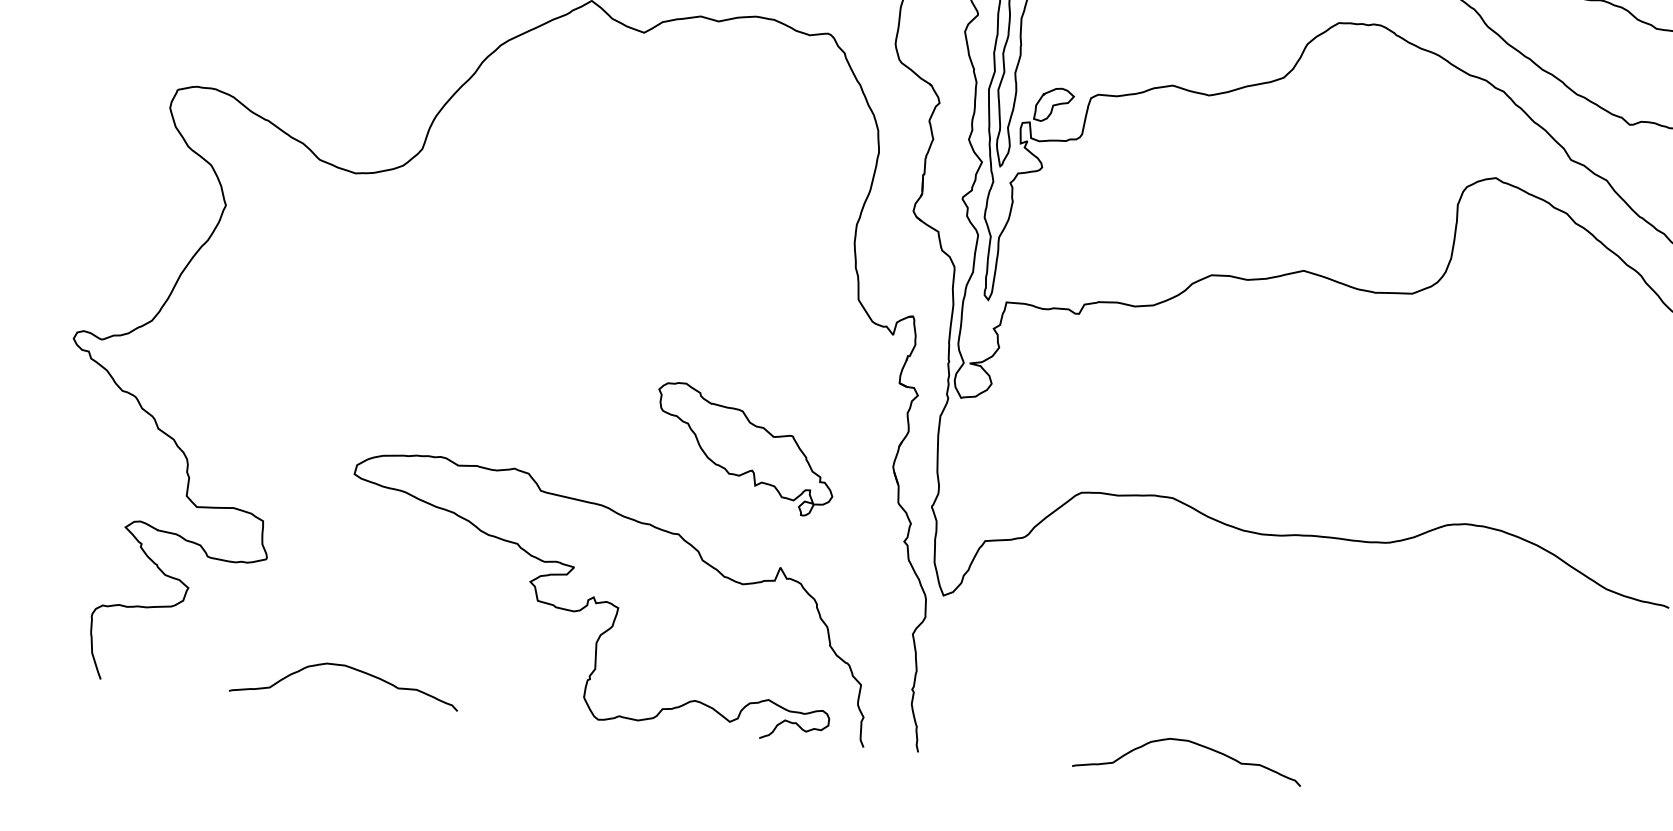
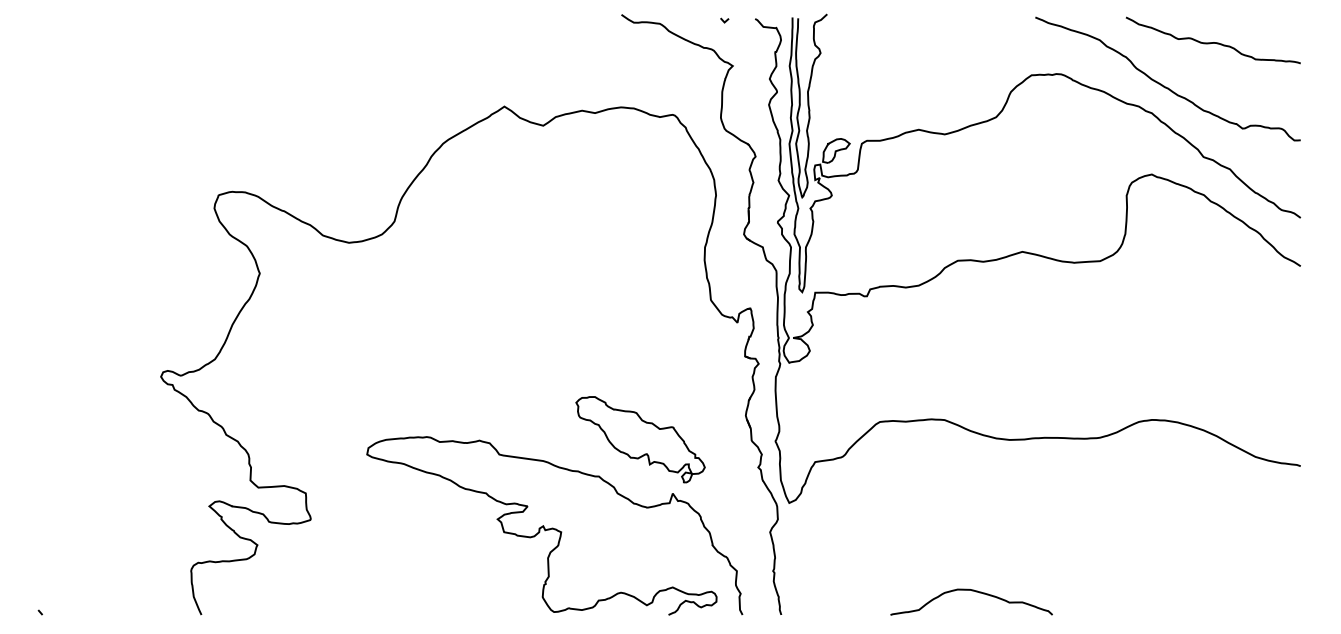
part: (745, 449) -> (640, 439), moved
curve: (347, 668) -> (374, 591), removed

